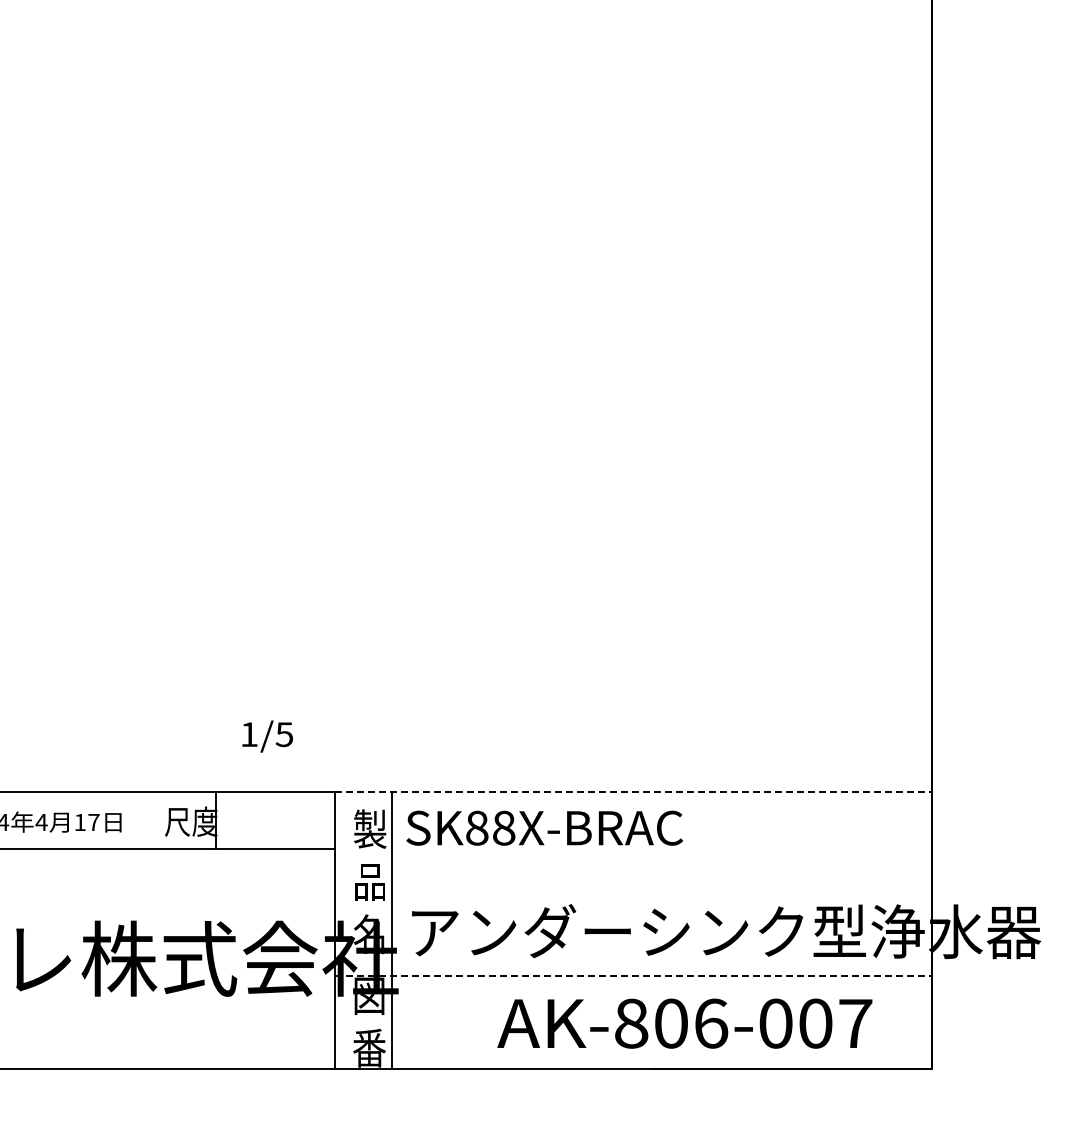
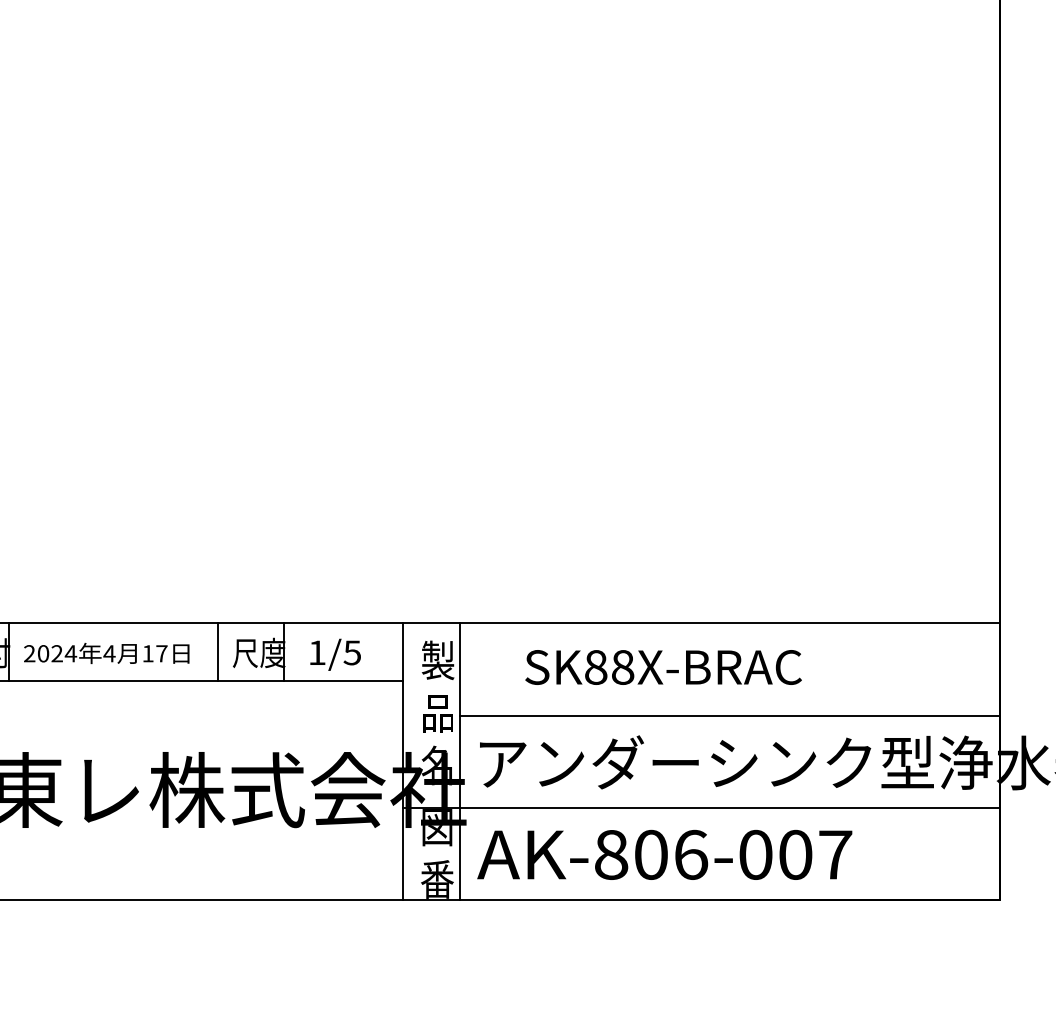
text: (267, 736) -> (335, 654), moved
line: (633, 792) -> (701, 623), dashed -> solid
line: (149, 820) -> (217, 651), added
text: (544, 827) -> (663, 666), moved
line: (661, 884) -> (729, 715), added
line: (633, 976) -> (701, 807), dashed -> solid
text: (684, 1023) -> (664, 854), moved

